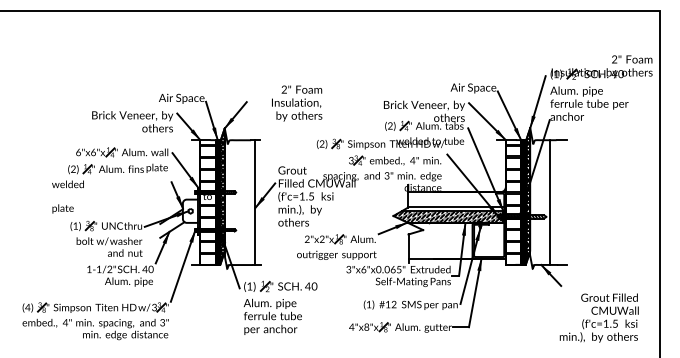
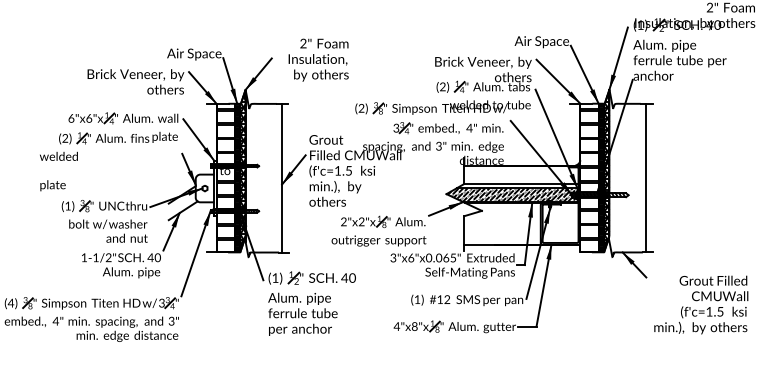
text: (297, 103) -> (319, 60), moved
line: (549, 202) -> (645, 178), moved
text: (598, 317) -> (700, 304), moved

